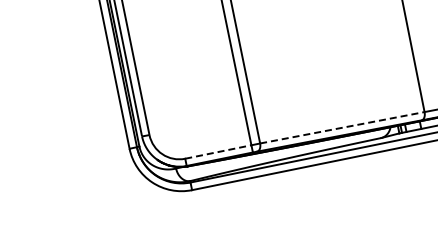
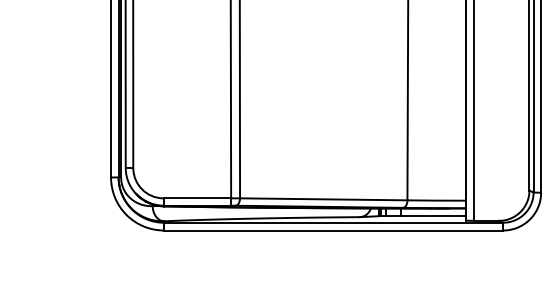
line: (342, 127) -> (323, 199), dashed -> solid
line: (218, 152) -> (197, 198), dashed -> solid

